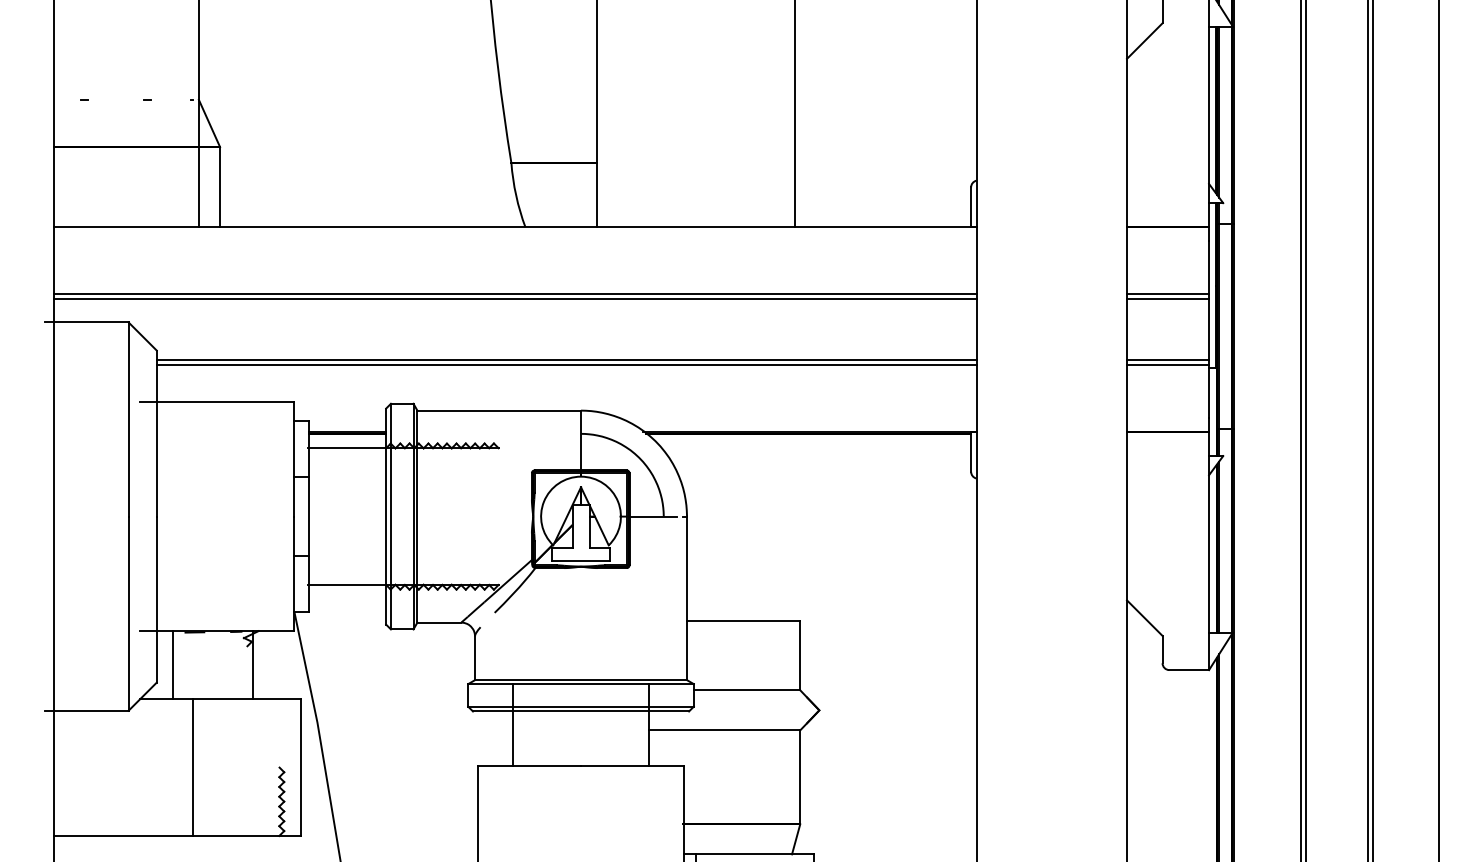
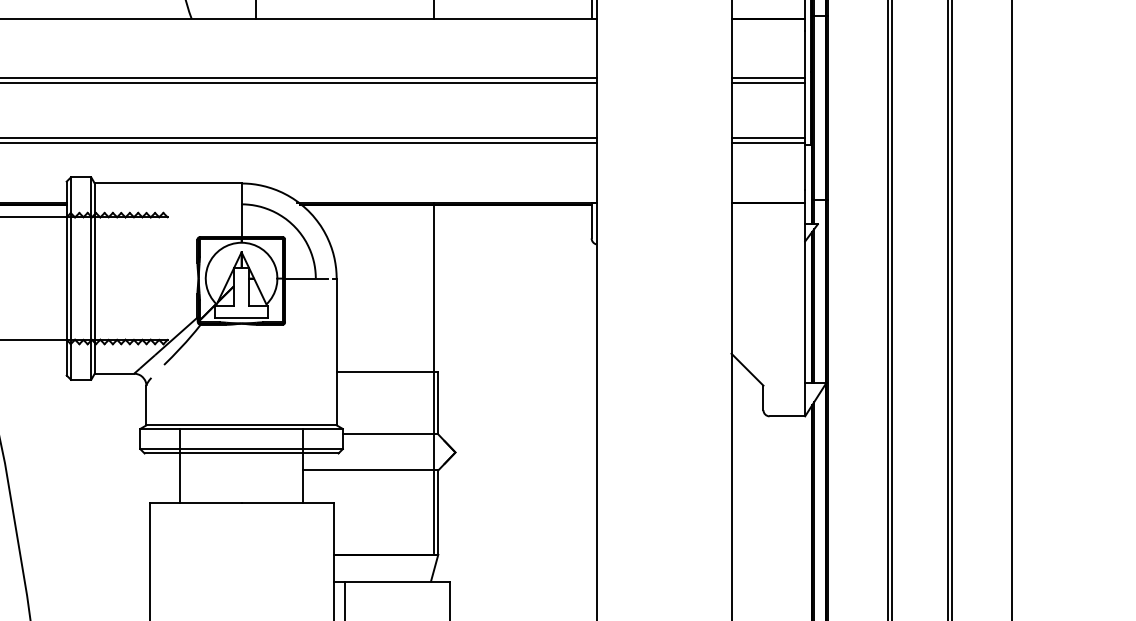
line: (795, 627) -> (434, 378), added

